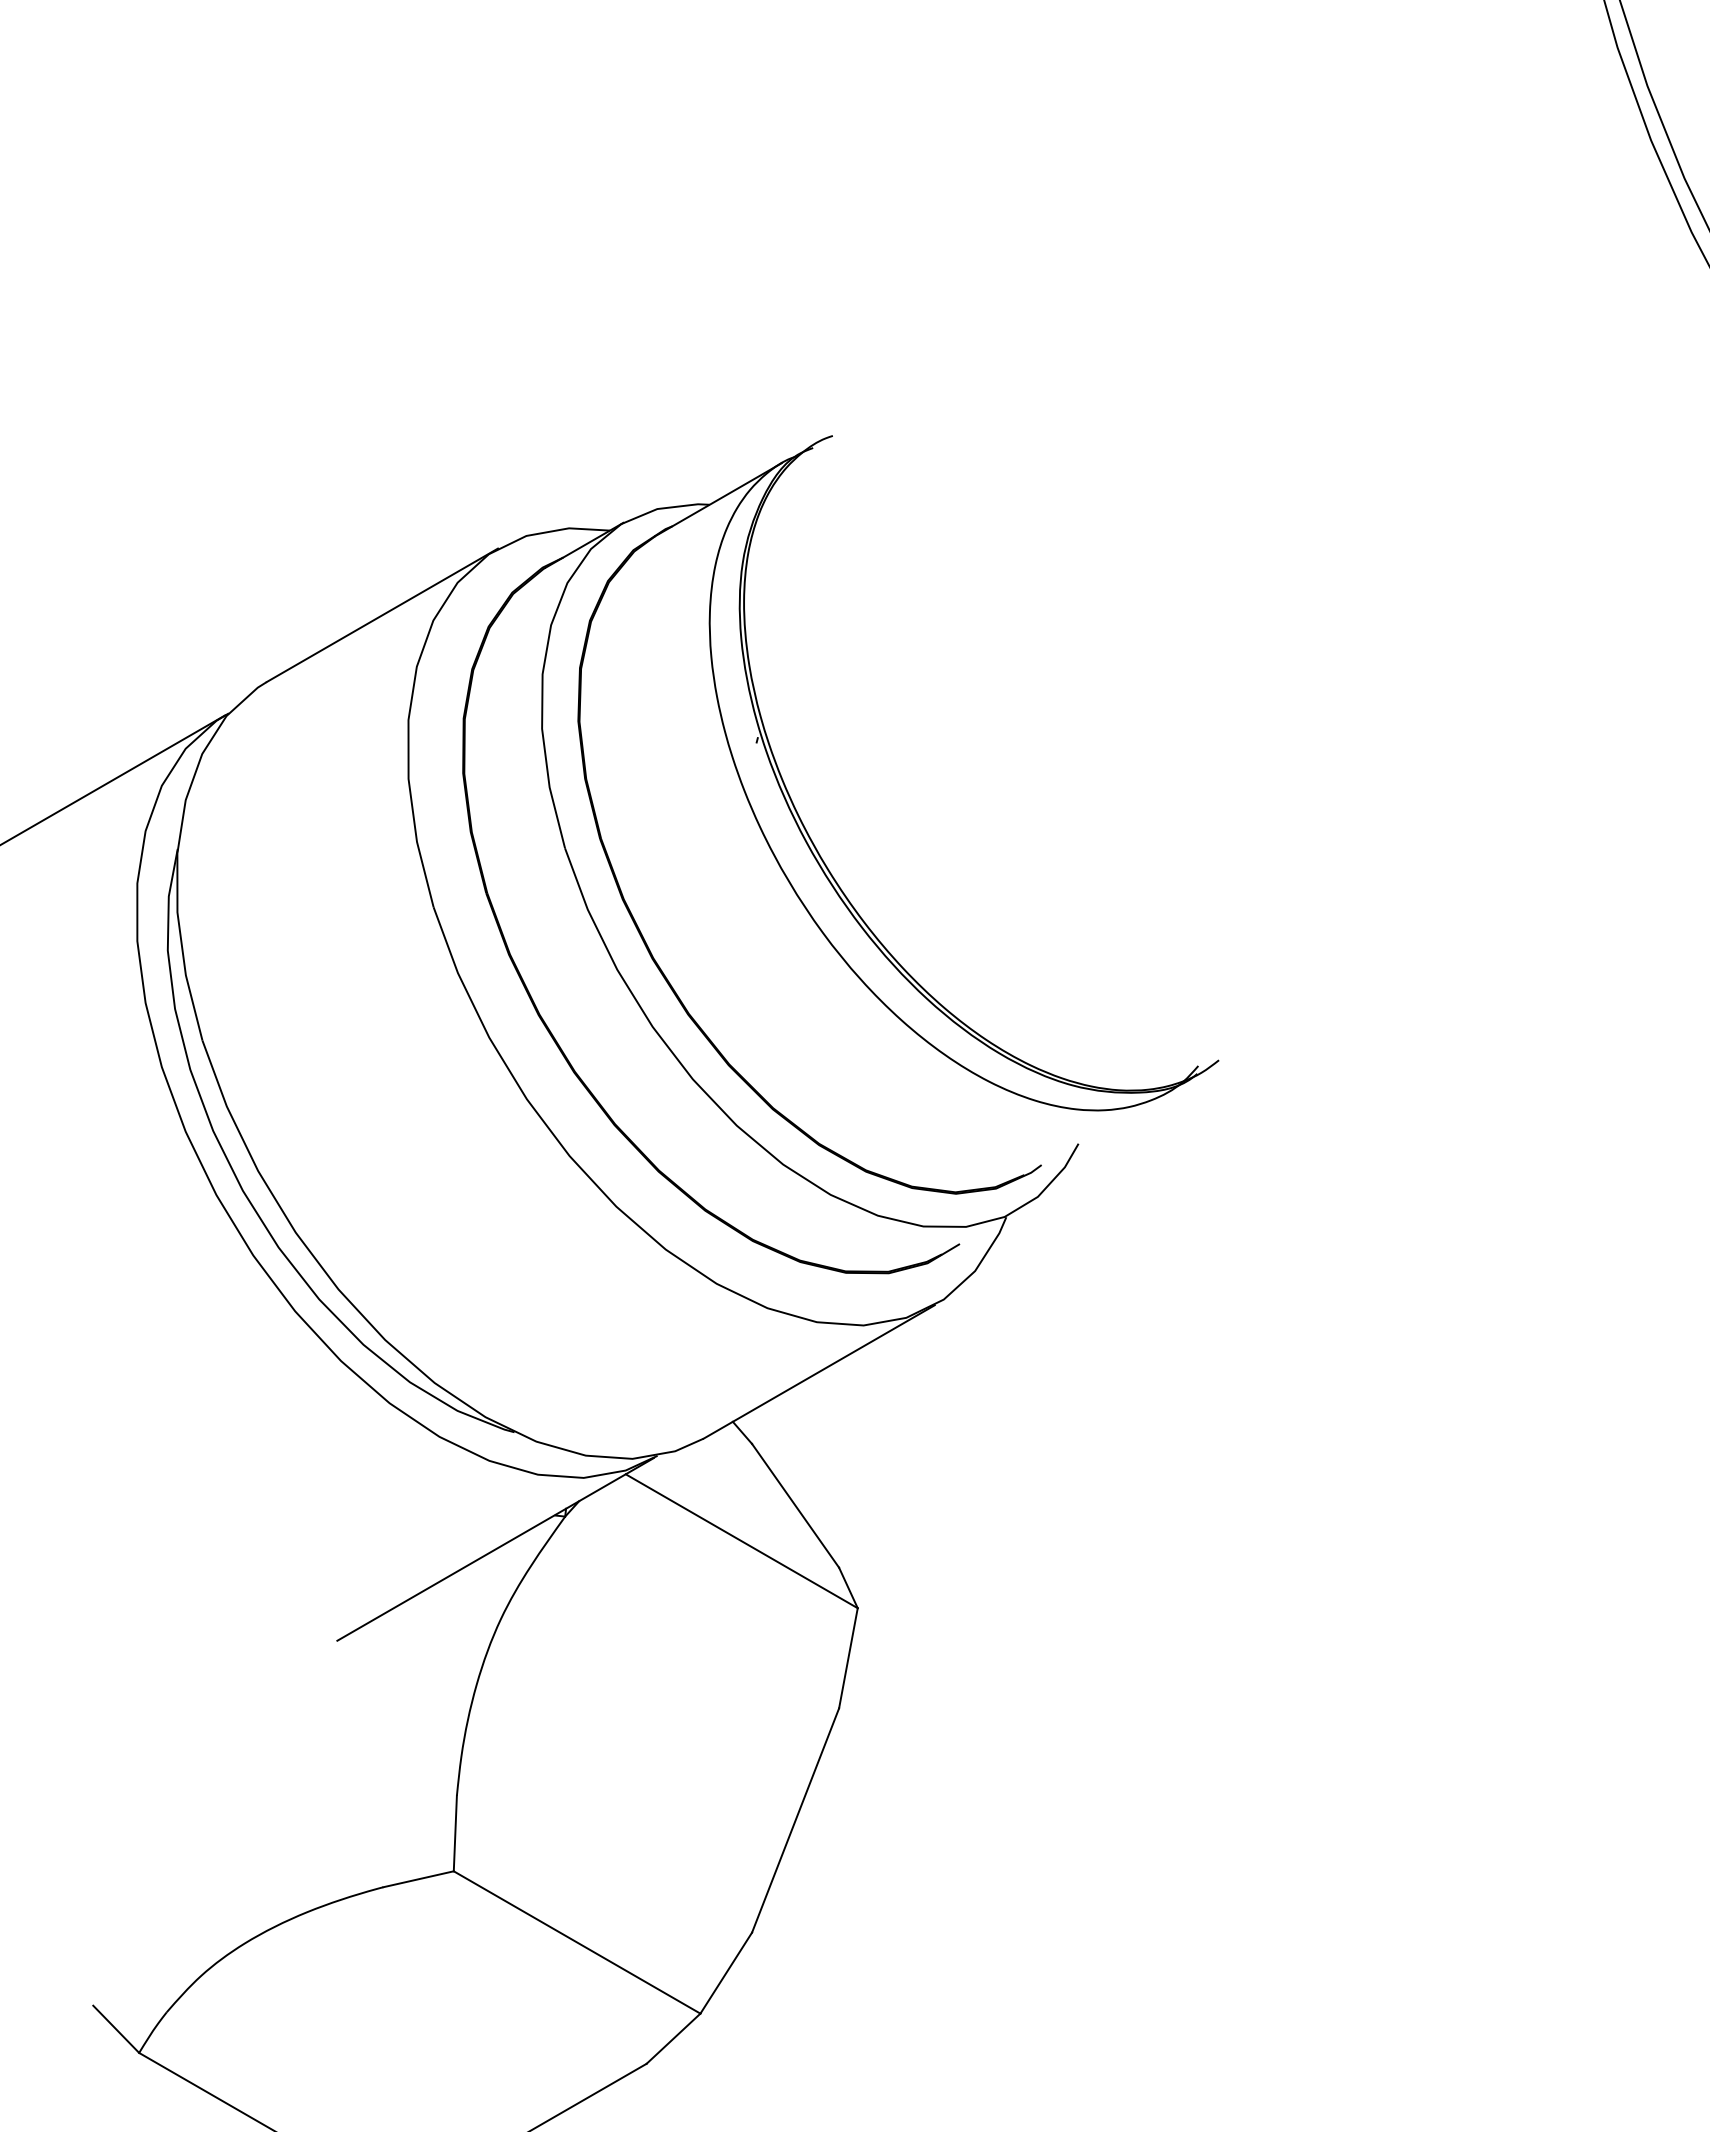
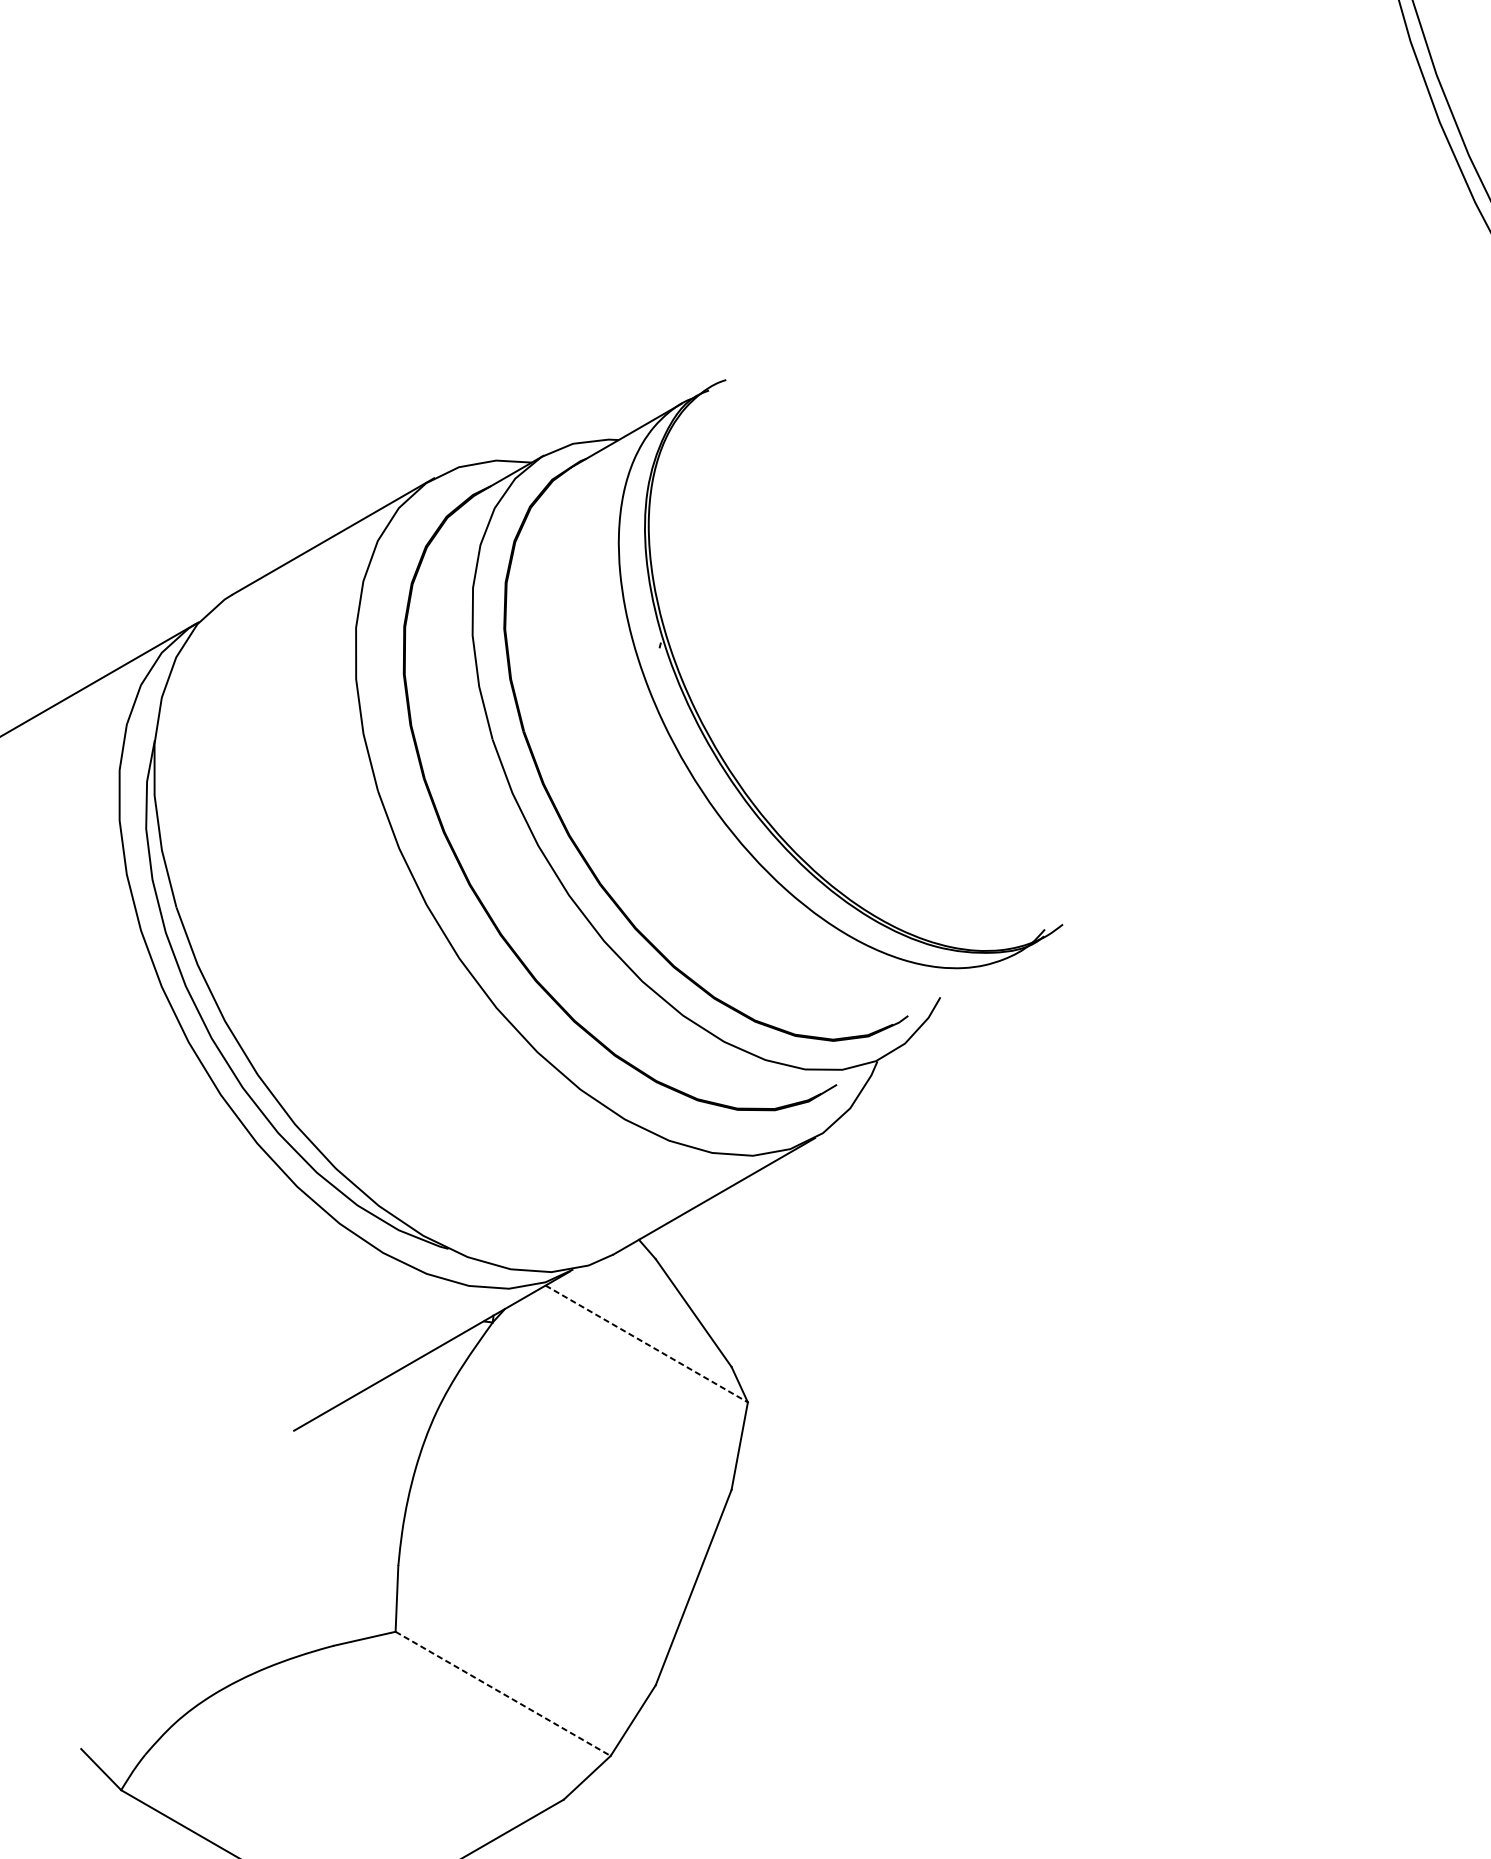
line: (741, 1541) -> (646, 1344), solid -> dashed
line: (577, 1942) -> (503, 1693), solid -> dashed

